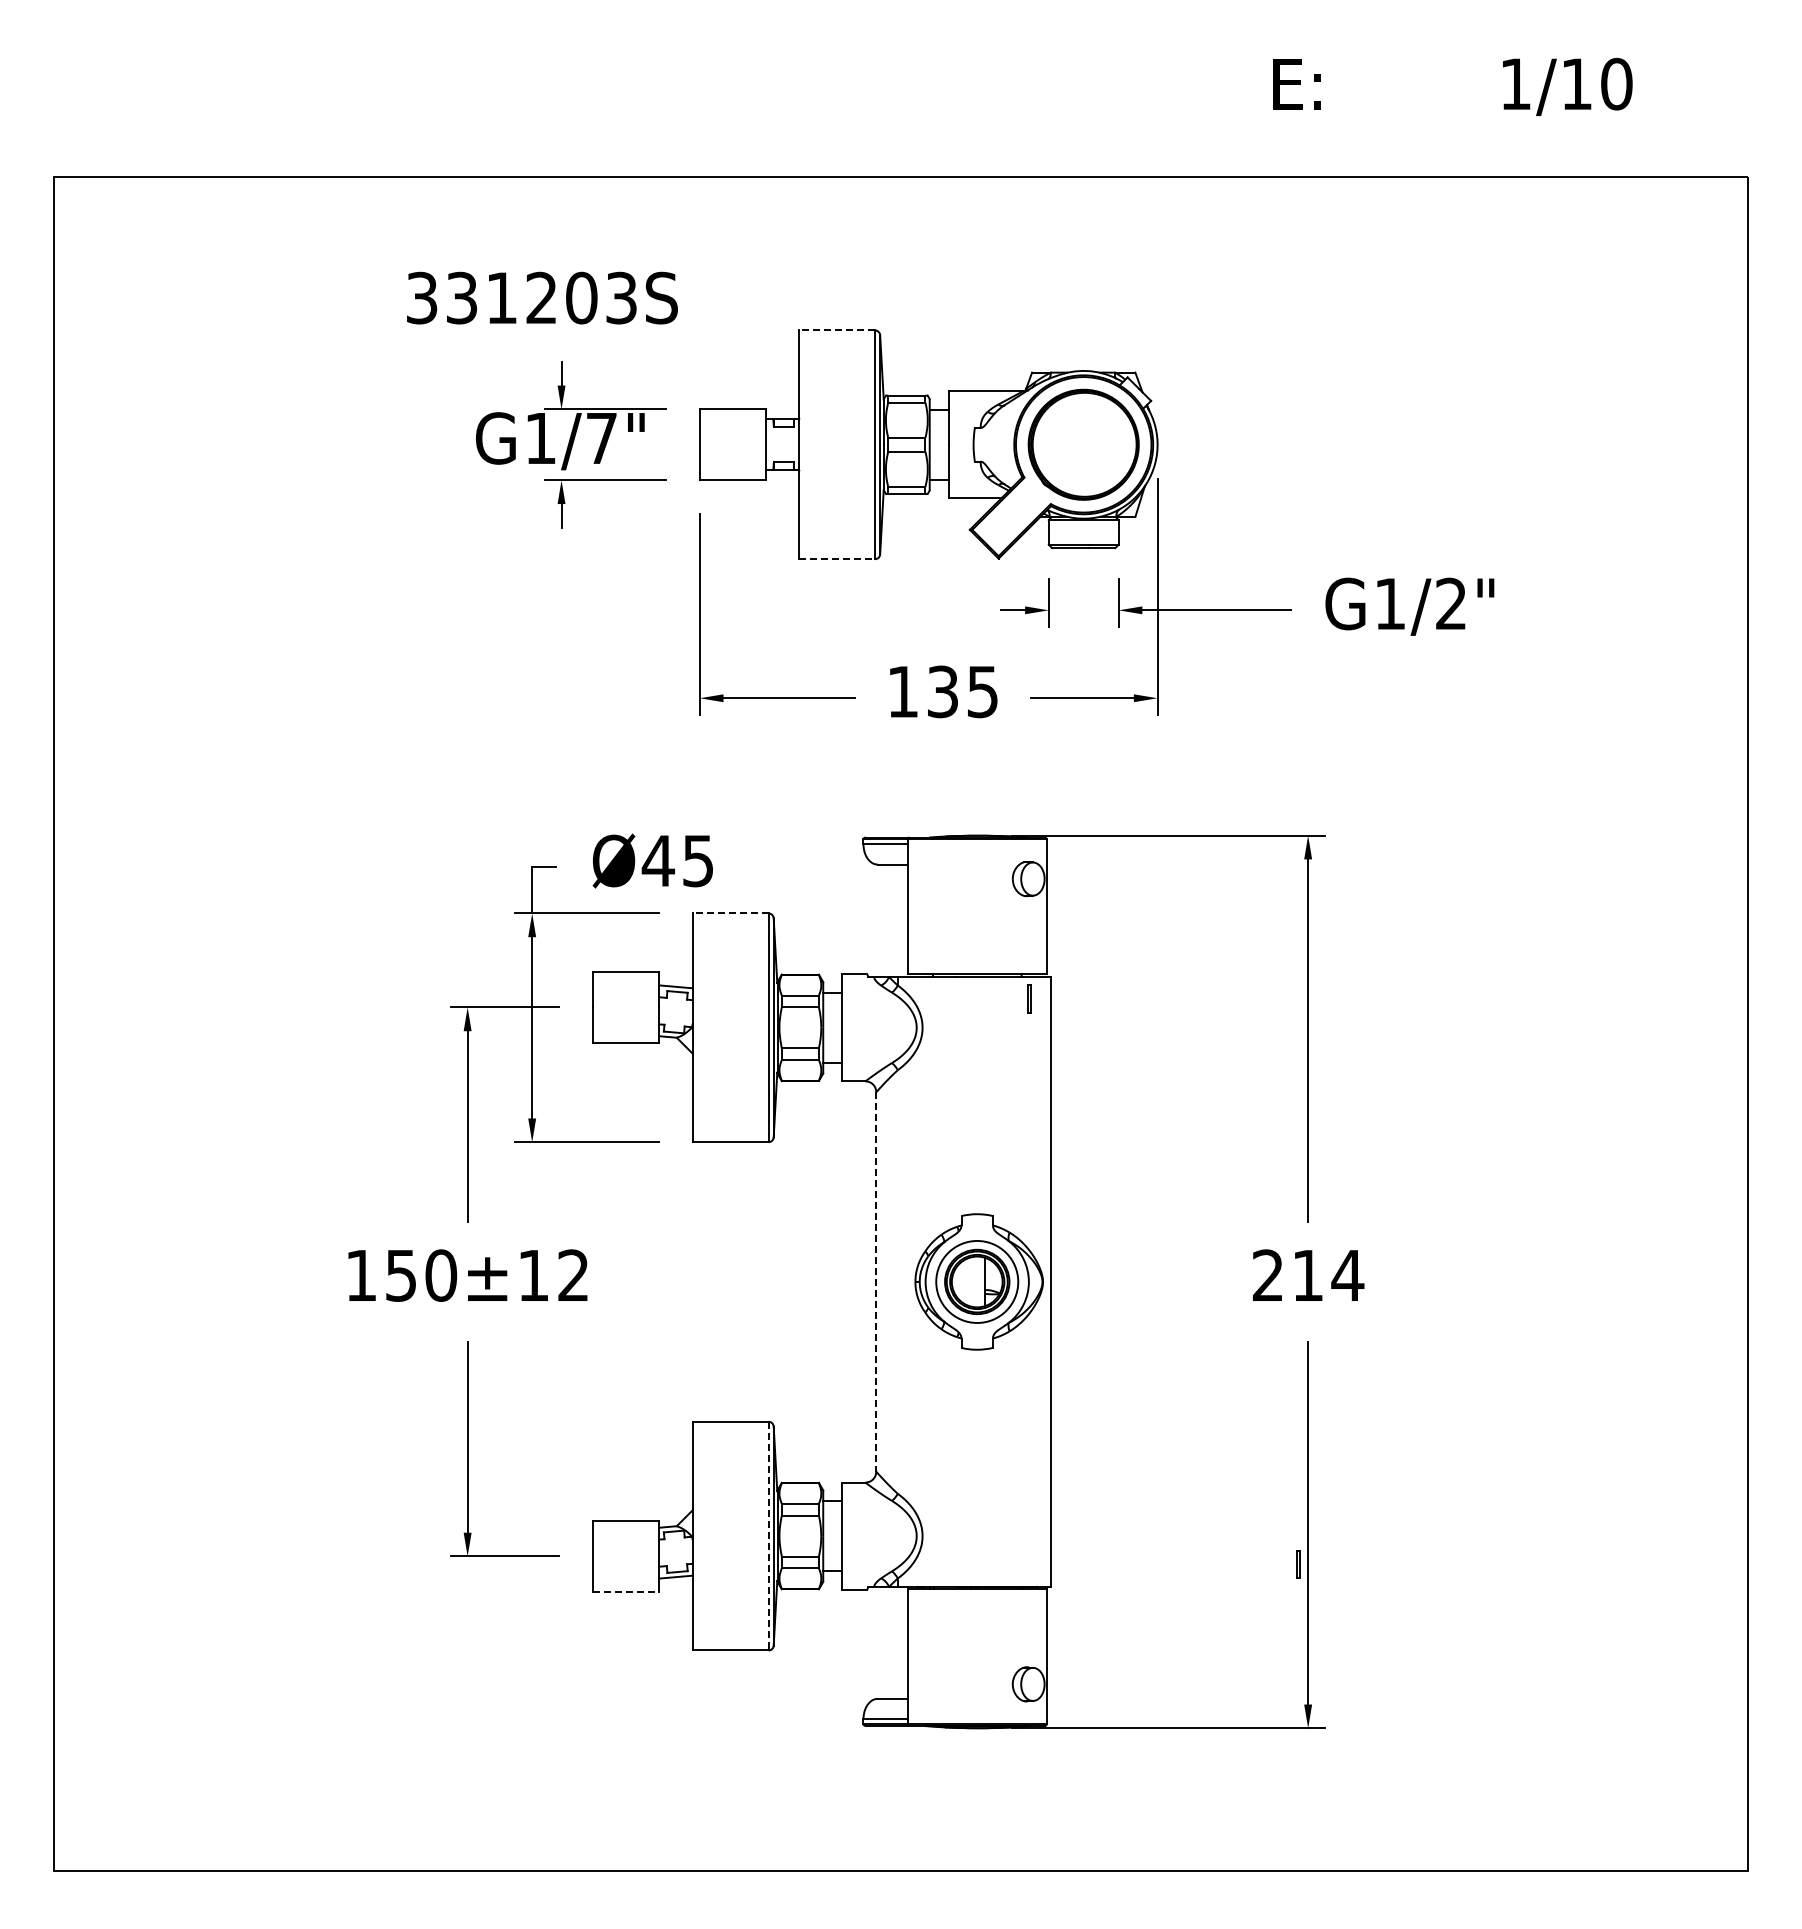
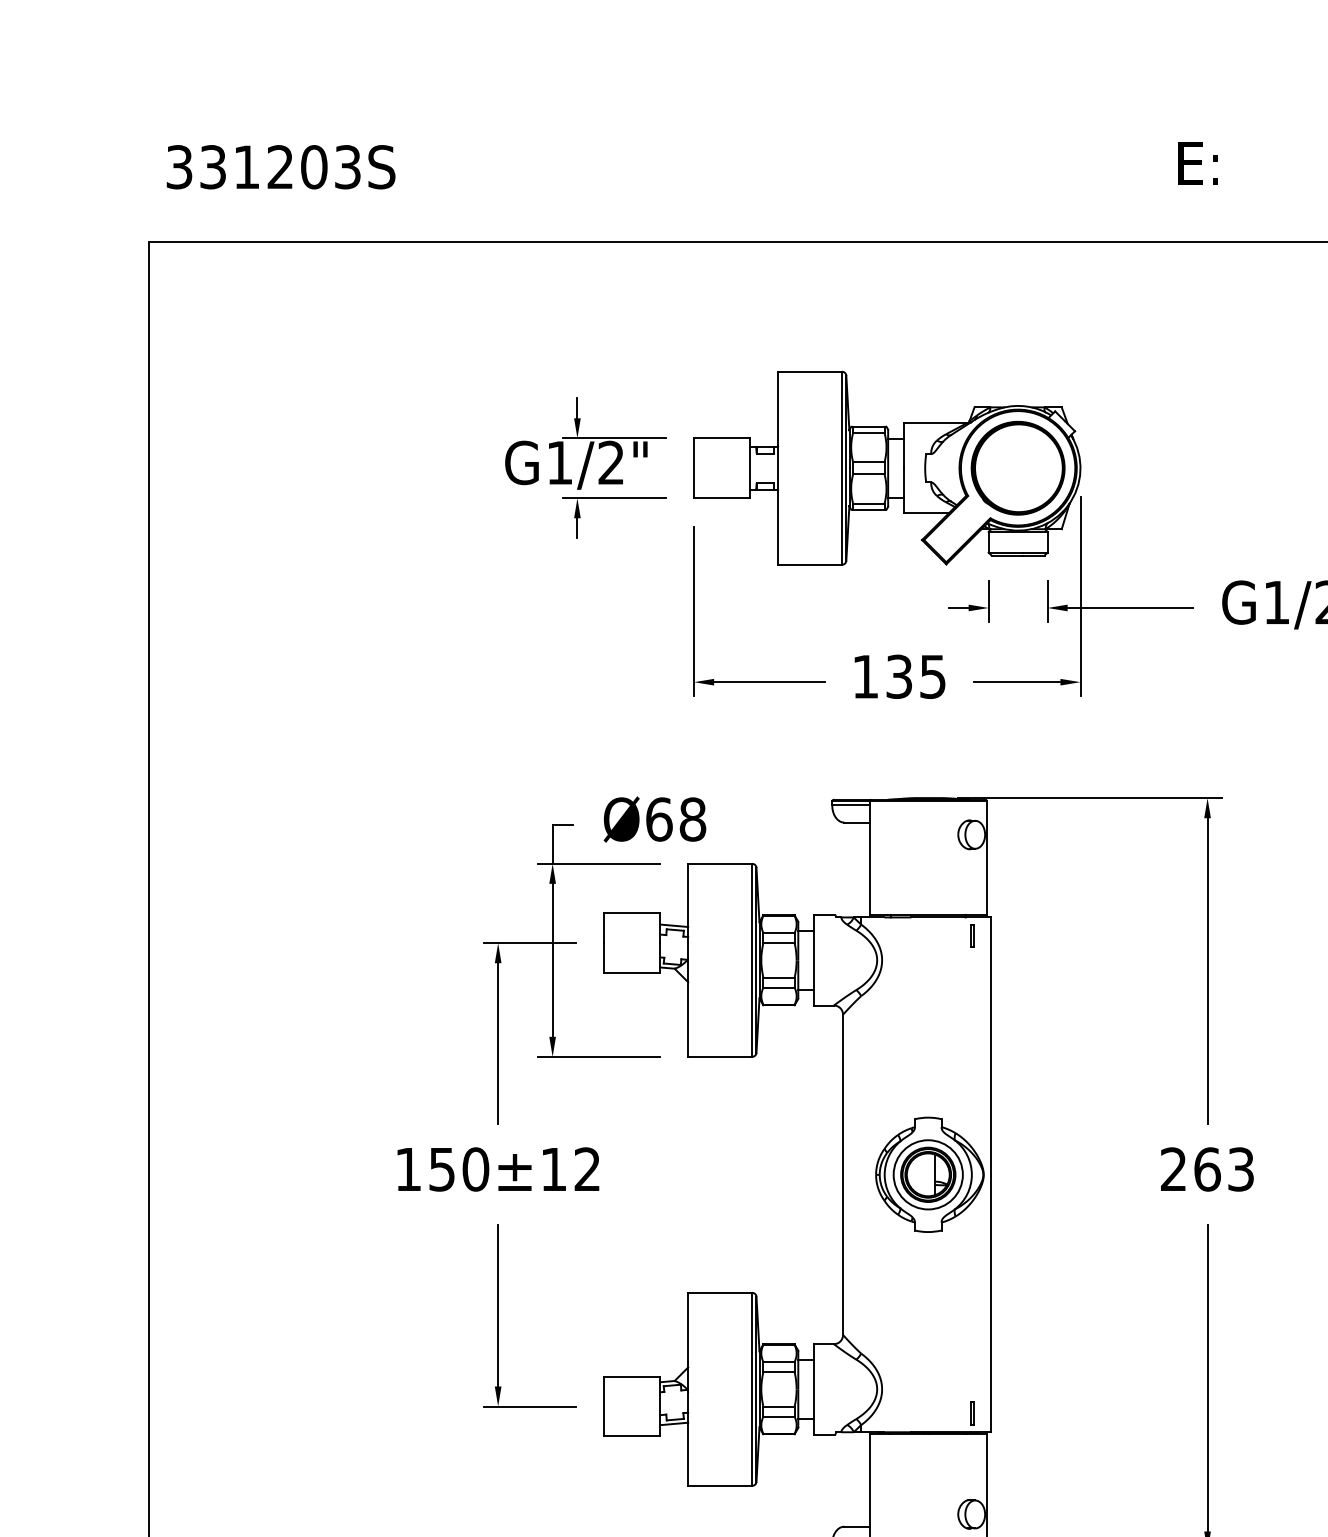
text: (542, 297) -> (281, 166), moved
line: (837, 330) -> (810, 371), dashed -> solid
text: (601, 437) -> (611, 462), G1/7" -> G1/2"
line: (837, 559) -> (810, 565), dashed -> solid
text: (677, 860) -> (675, 819), Ø45 -> Ø68
line: (730, 913) -> (720, 863), dashed -> solid
text: (1328, 1275) -> (1224, 1169), 214 -> 263
line: (876, 1281) -> (843, 1174), dashed -> solid
line: (768, 1536) -> (752, 1389), dashed -> solid
line: (1297, 1564) -> (971, 1413), moved
line: (626, 1591) -> (632, 1436), dashed -> solid

